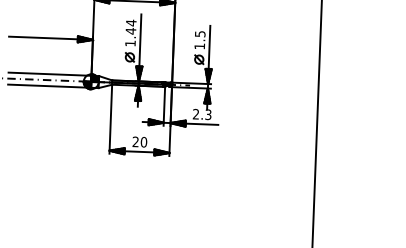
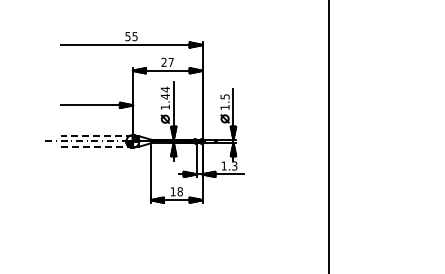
line: (50, 74) -> (97, 136), solid -> dashed
line: (50, 86) -> (97, 146), solid -> dashed
text: (195, 113) -> (223, 165), 2.3 -> 1.3
text: (139, 141) -> (176, 191), 20 -> 18

